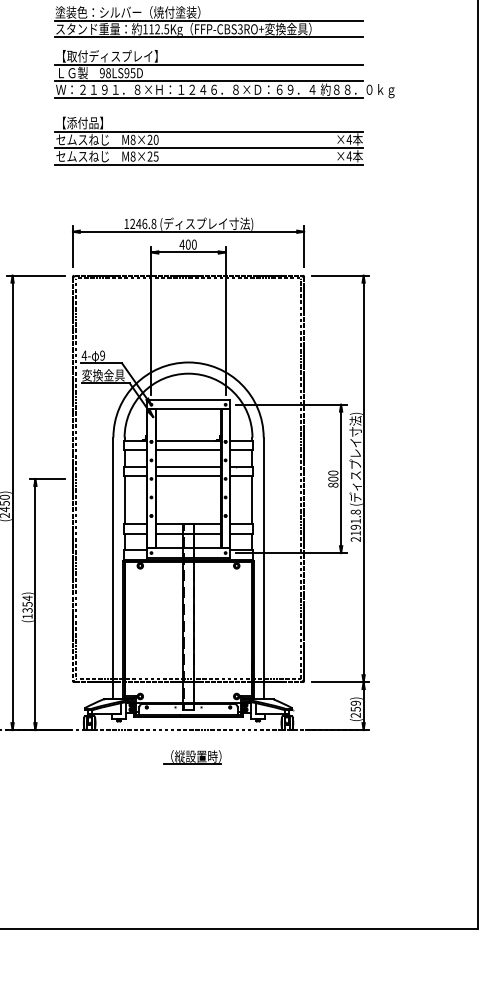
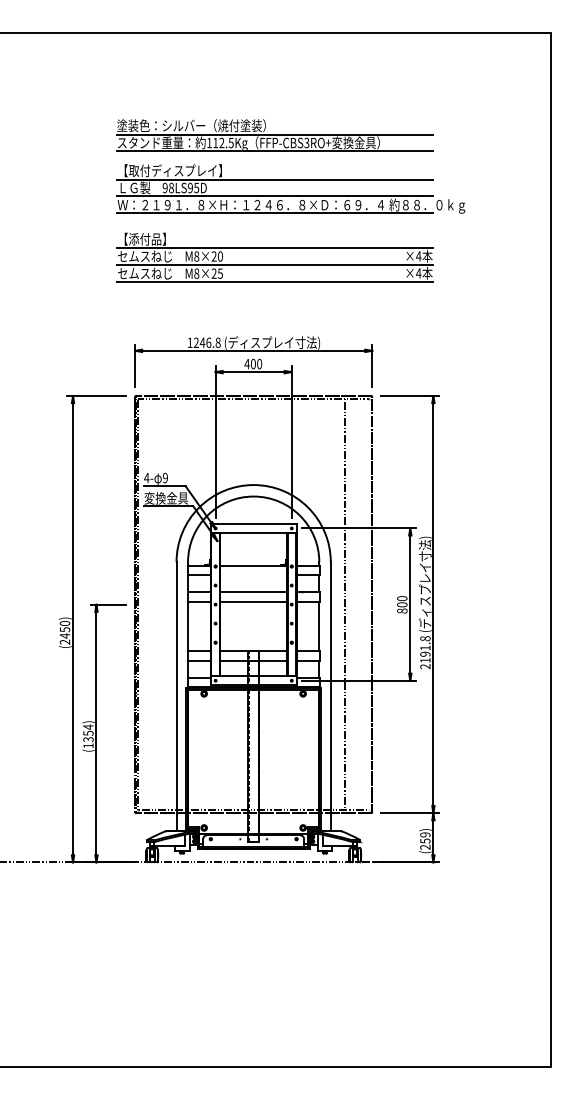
line: (188, 450) -> (253, 575), removed
line: (301, 478) -> (344, 604), moved
part: (192, 757) -> (257, 890), removed

